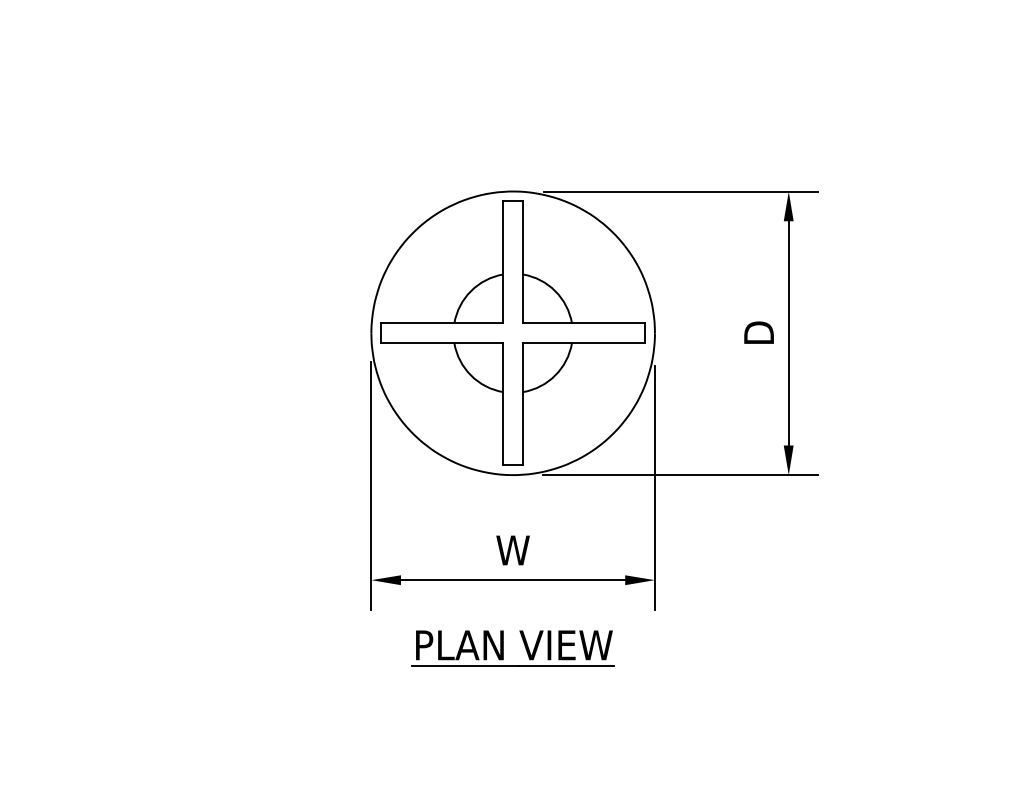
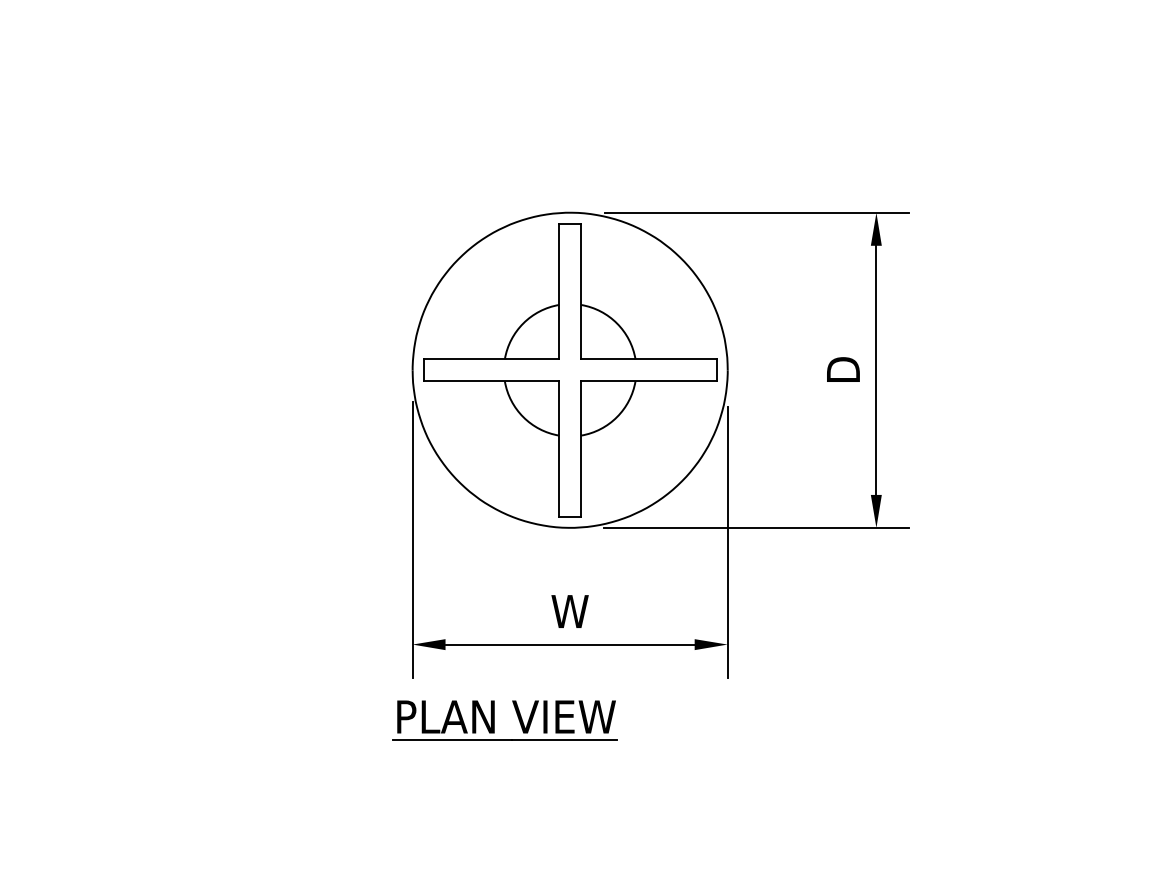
part: (503, 648) -> (494, 720), moved

